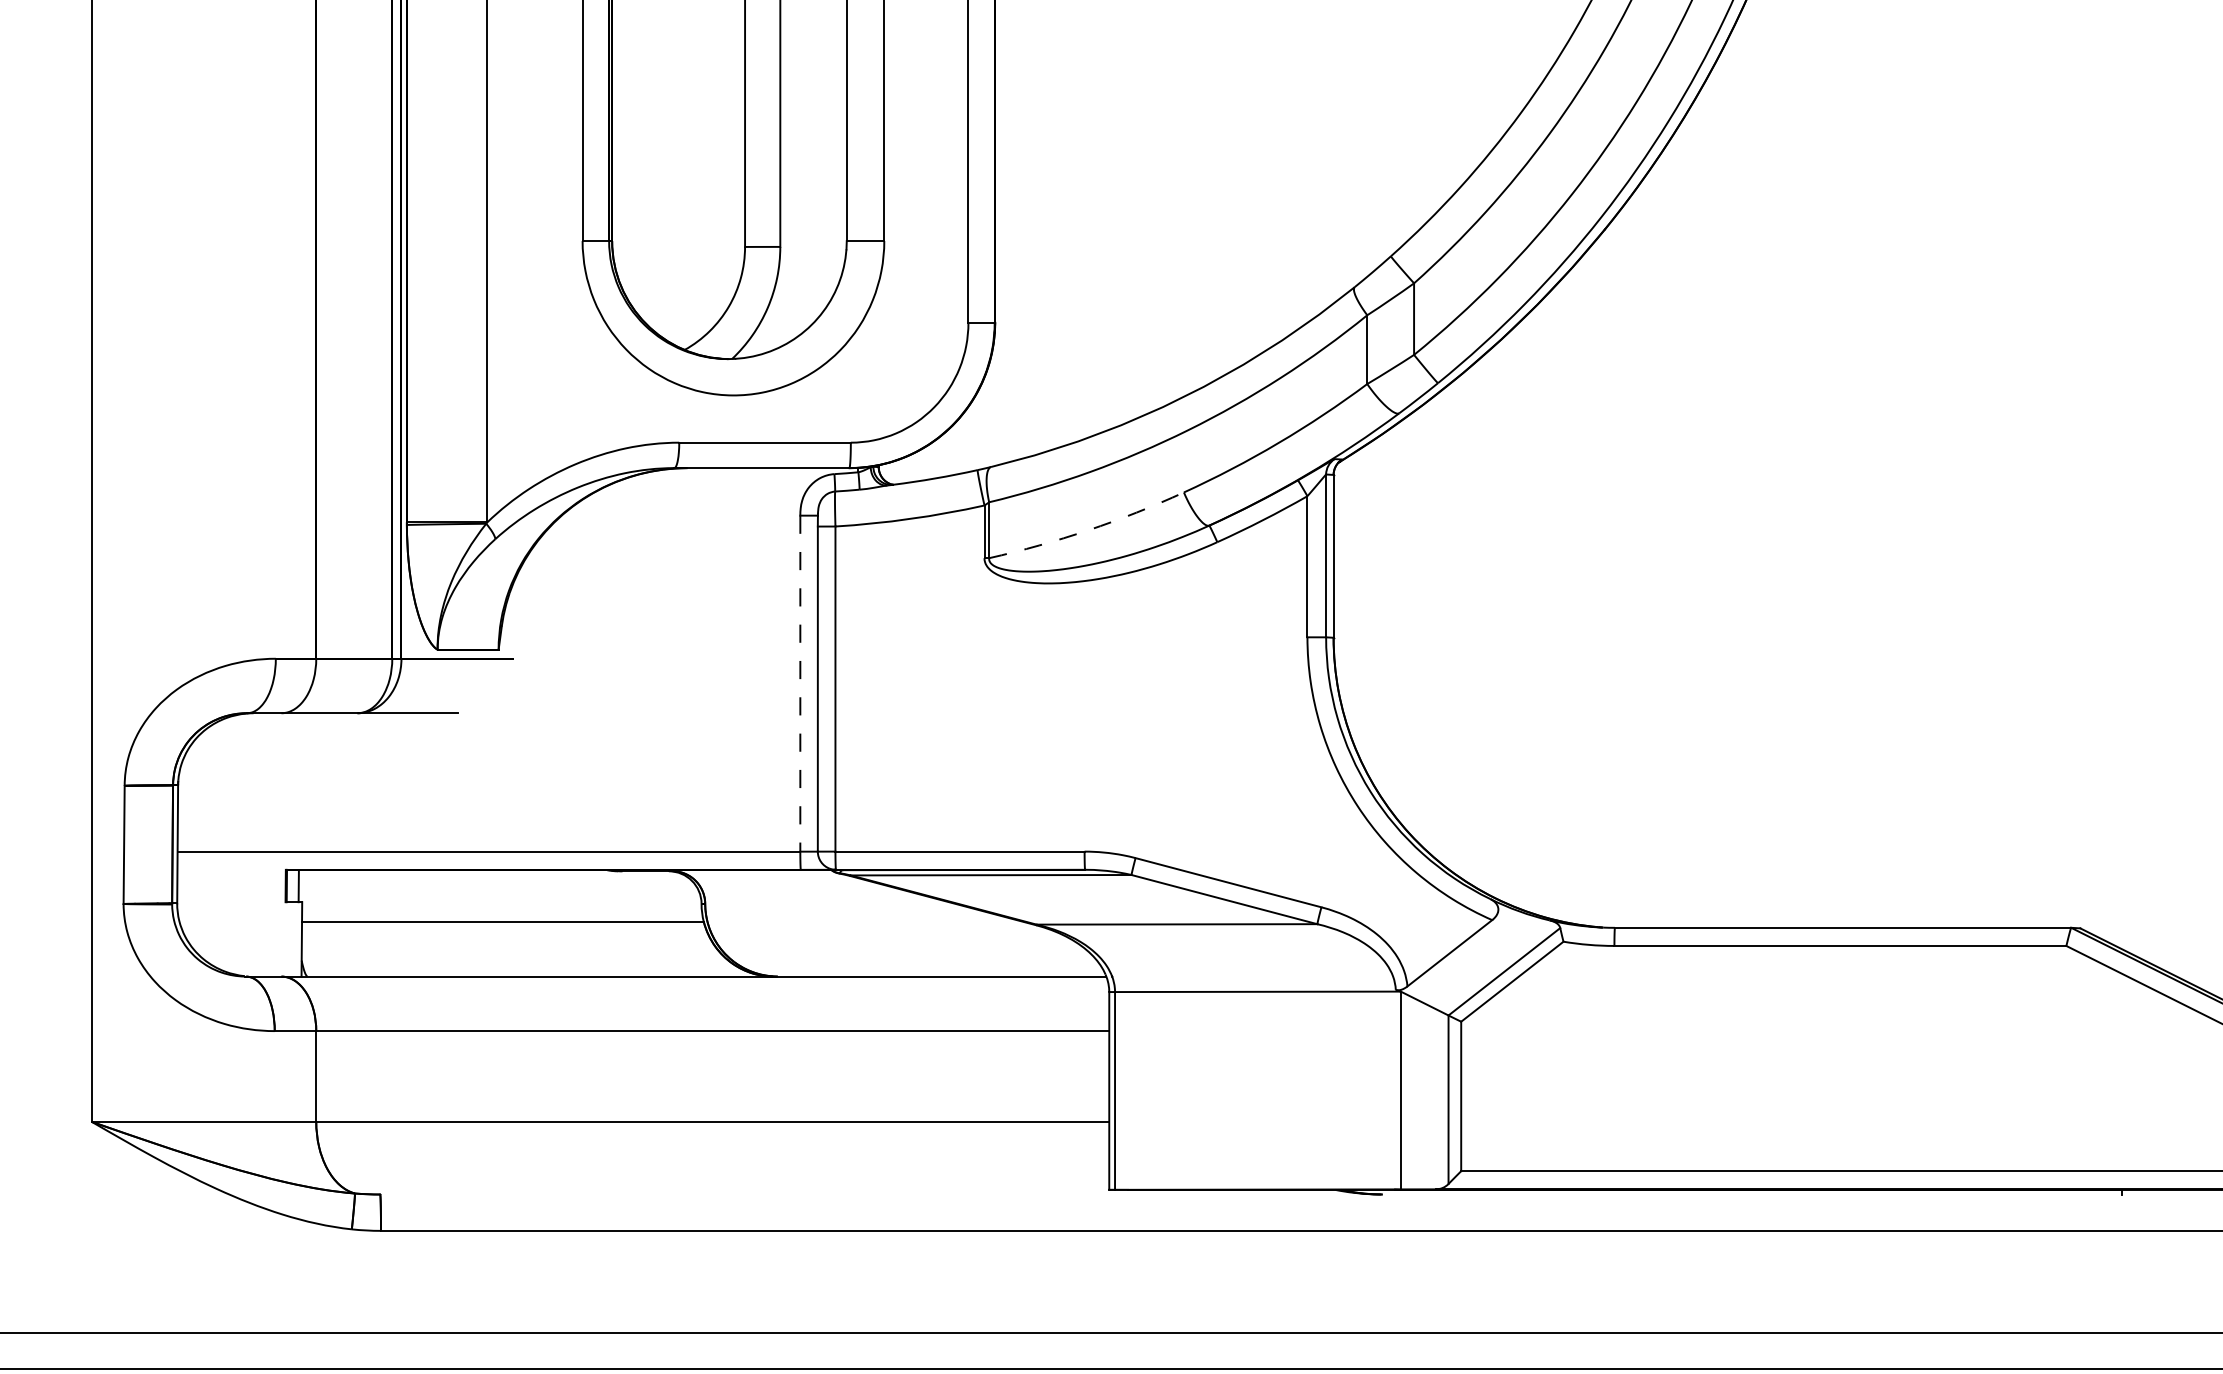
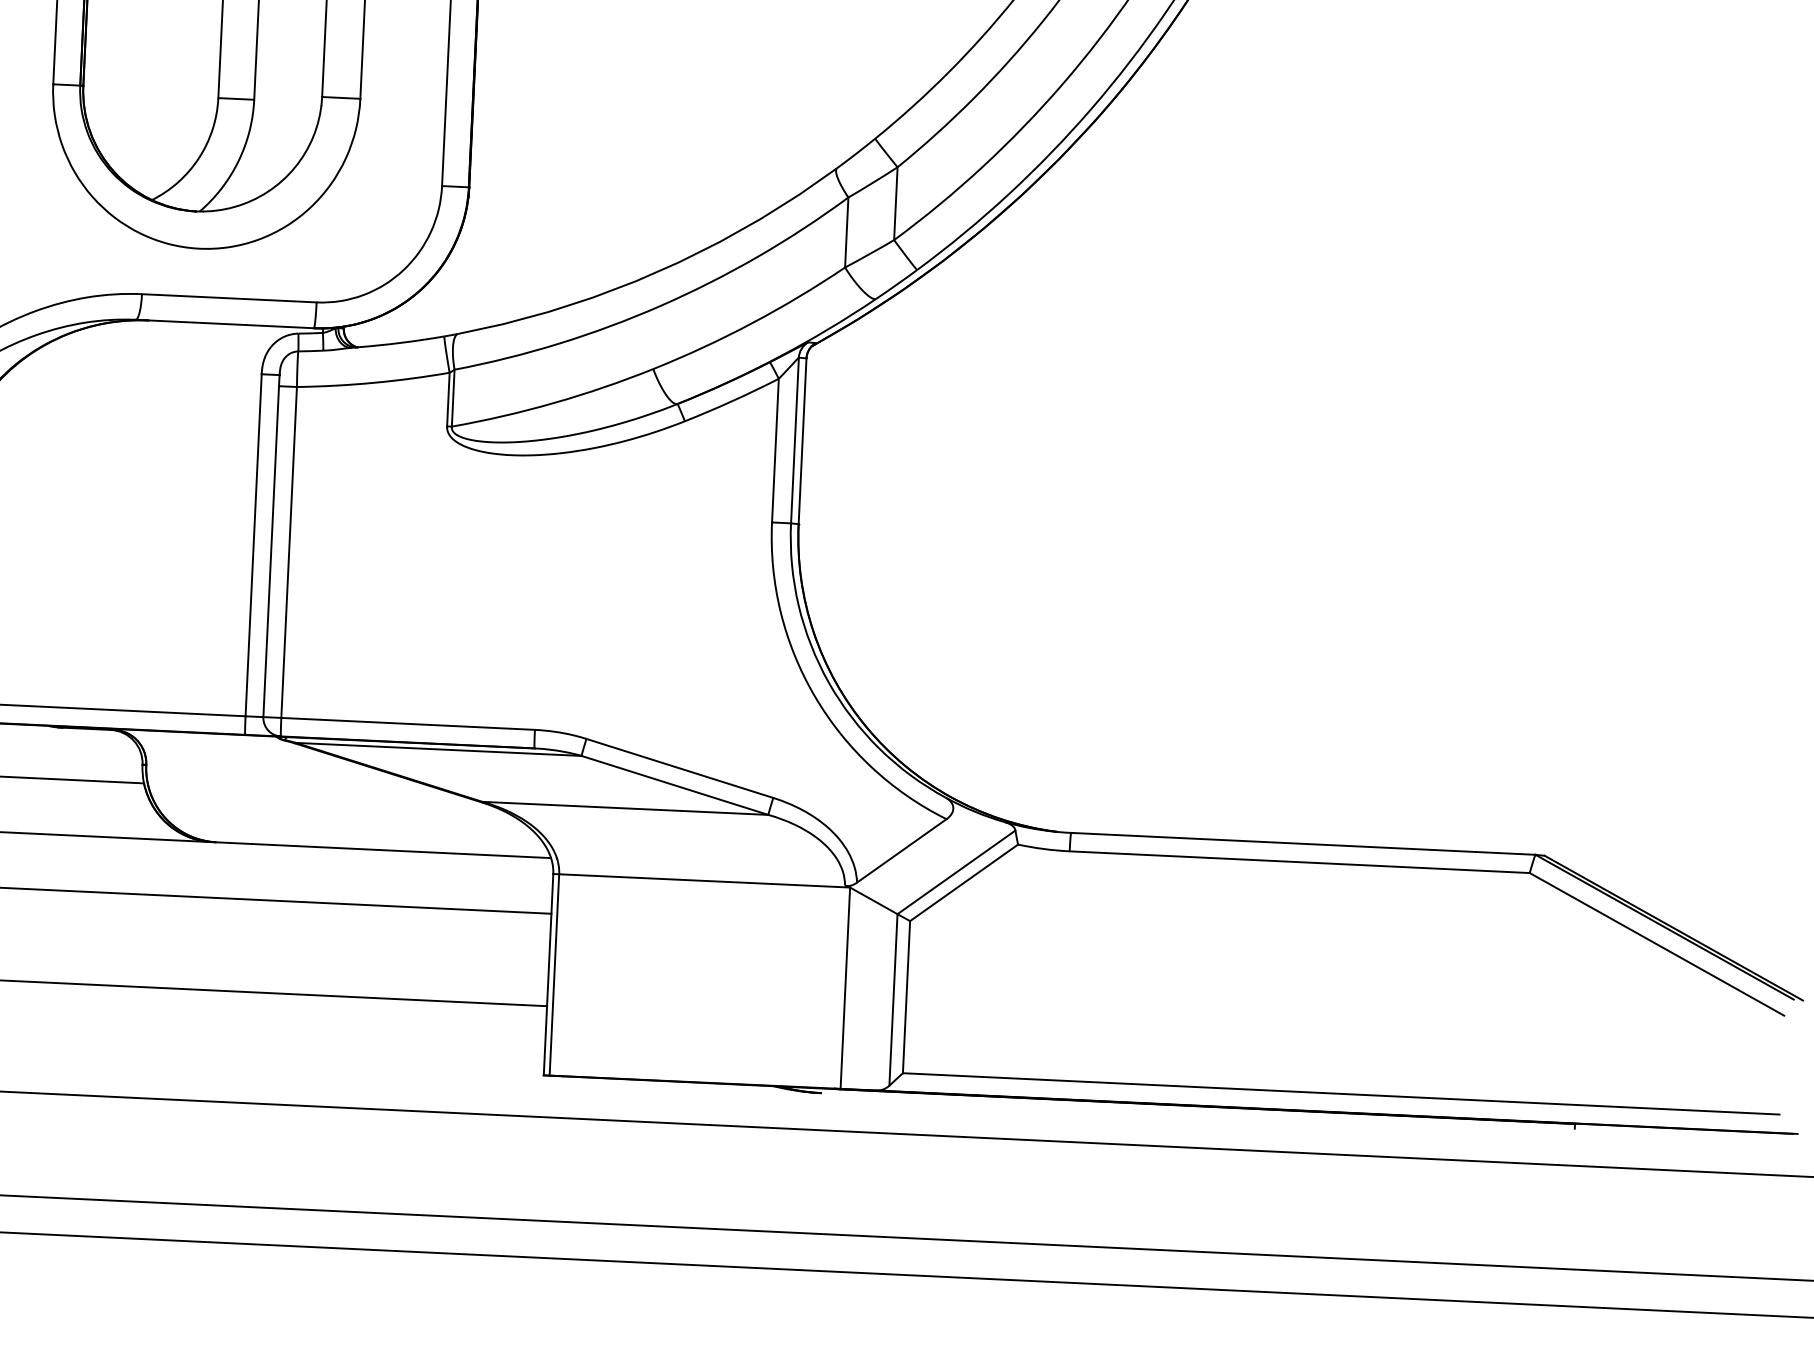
arc: (1088, 530) -> (554, 403), dashed -> solid
line: (800, 684) -> (253, 546), dashed -> solid

